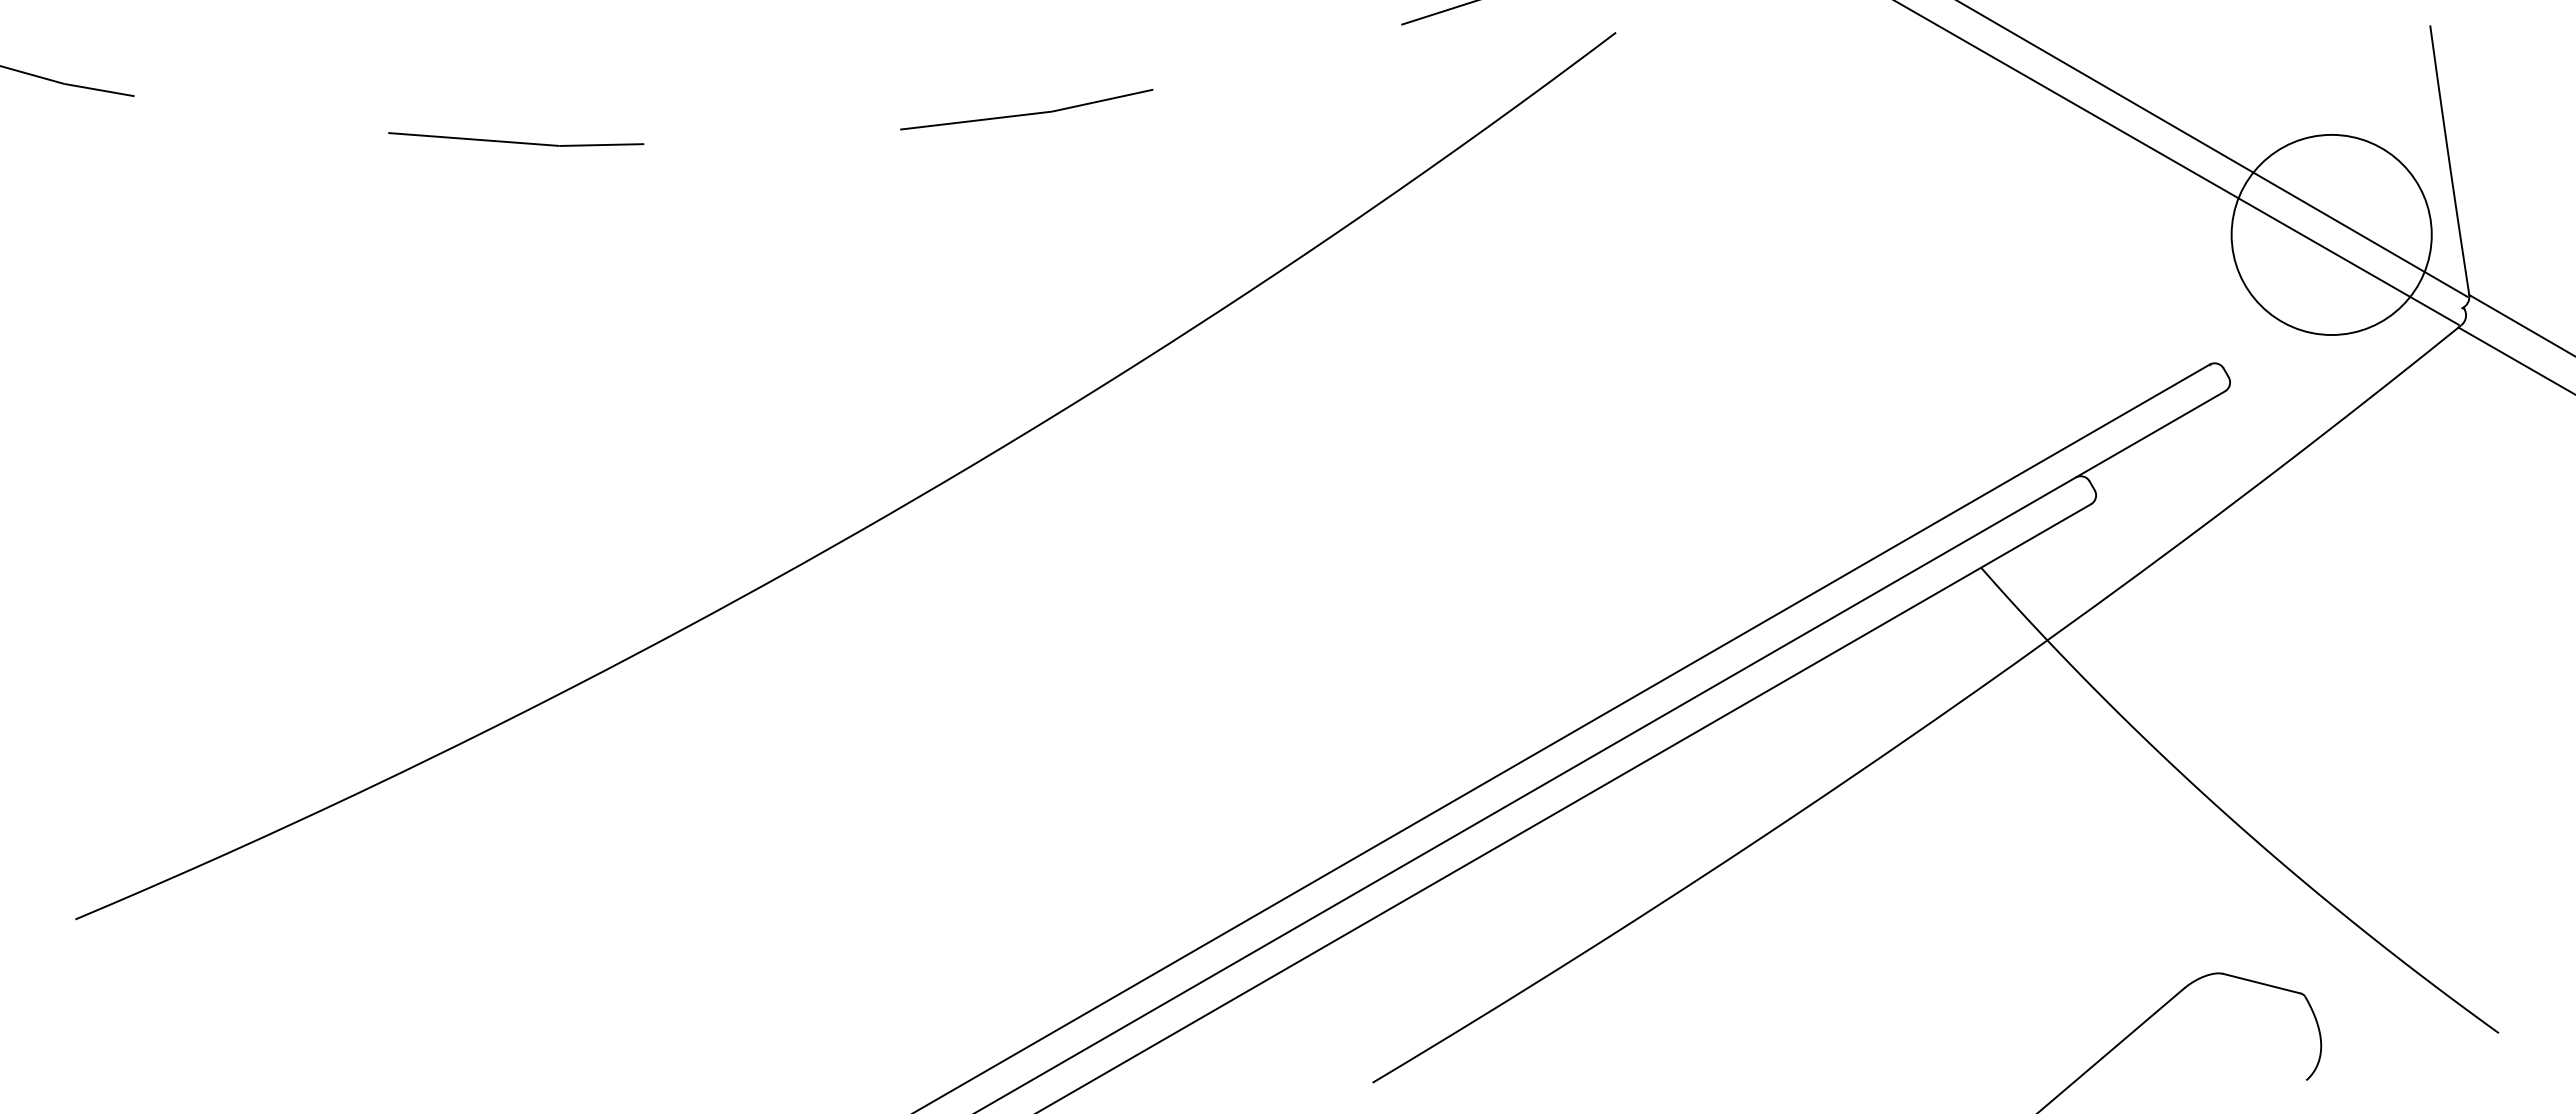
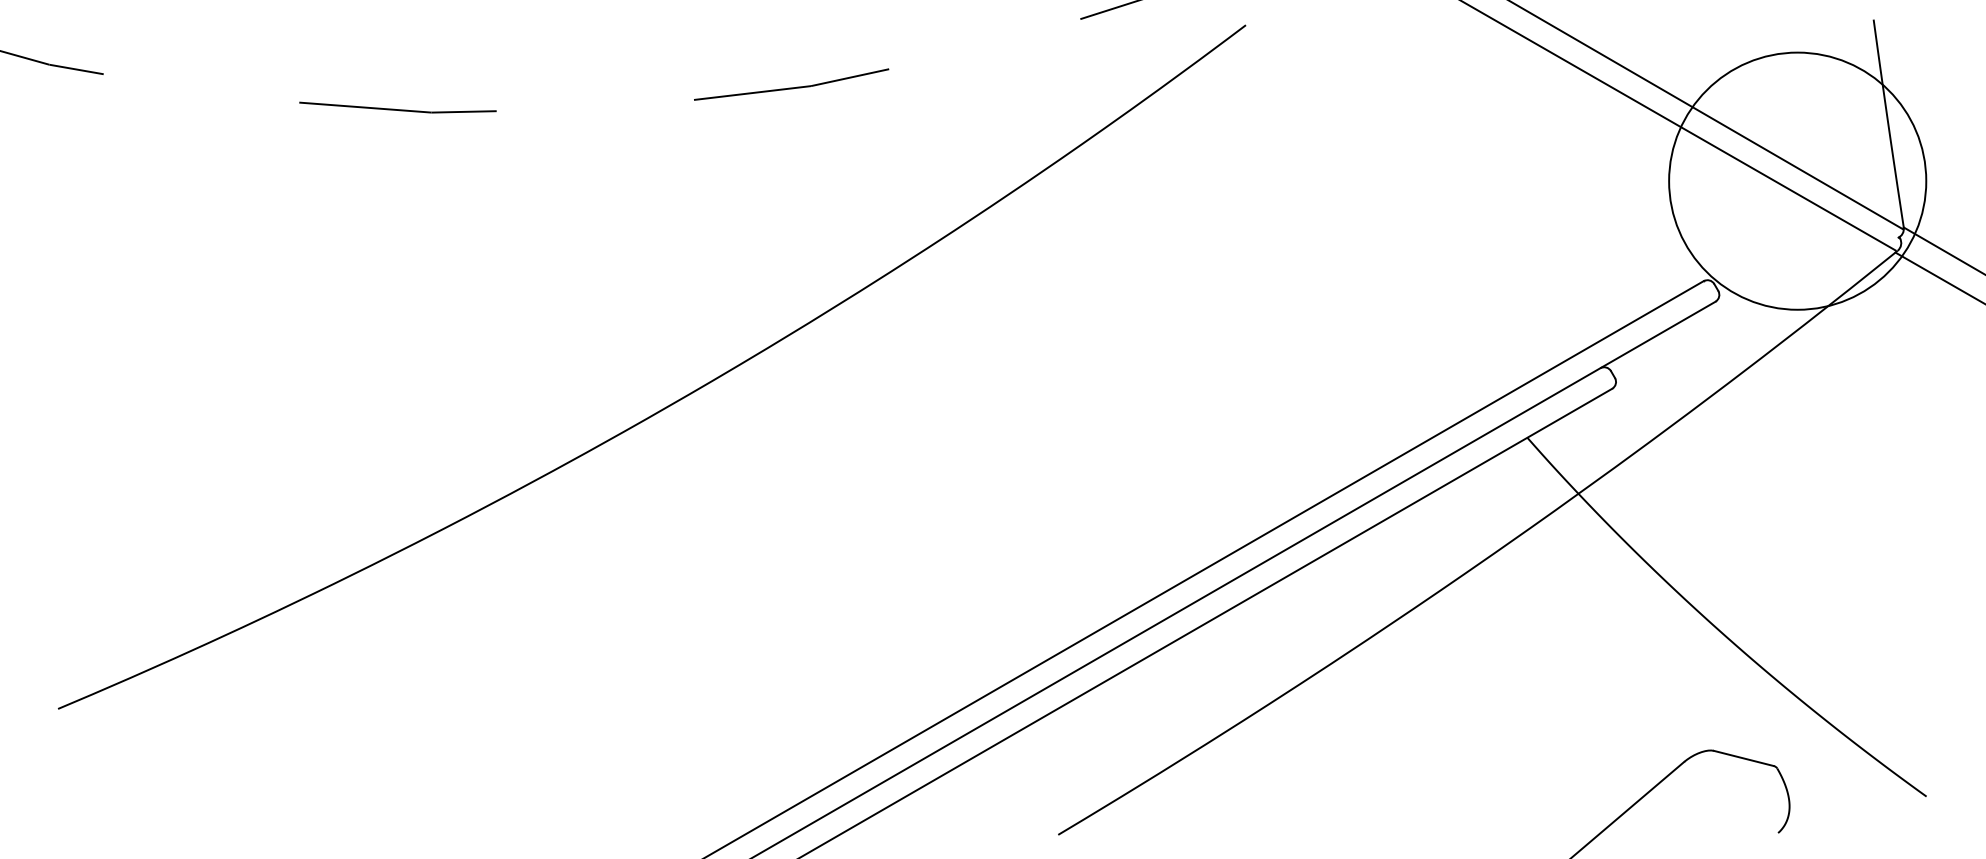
circle: (2331, 234) -> (1797, 180), size x1.67

